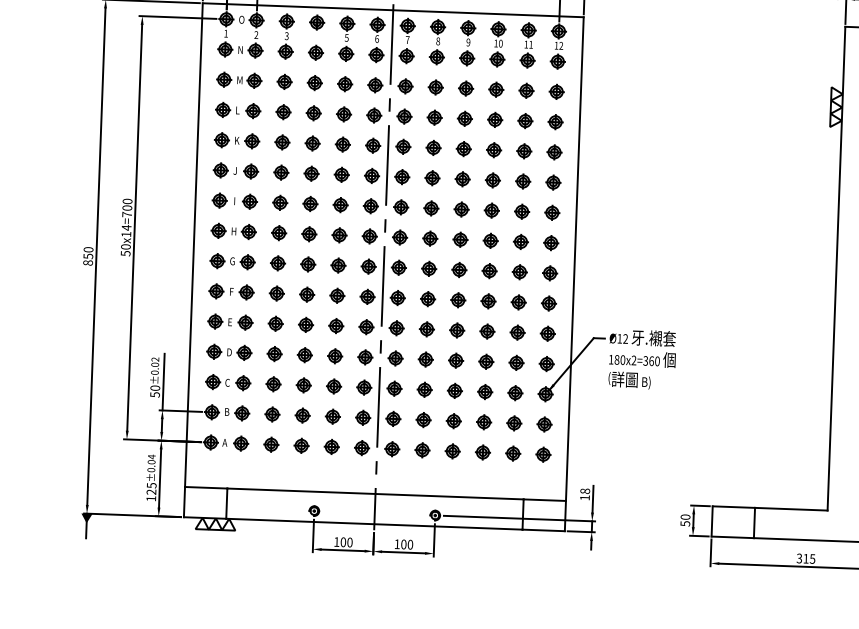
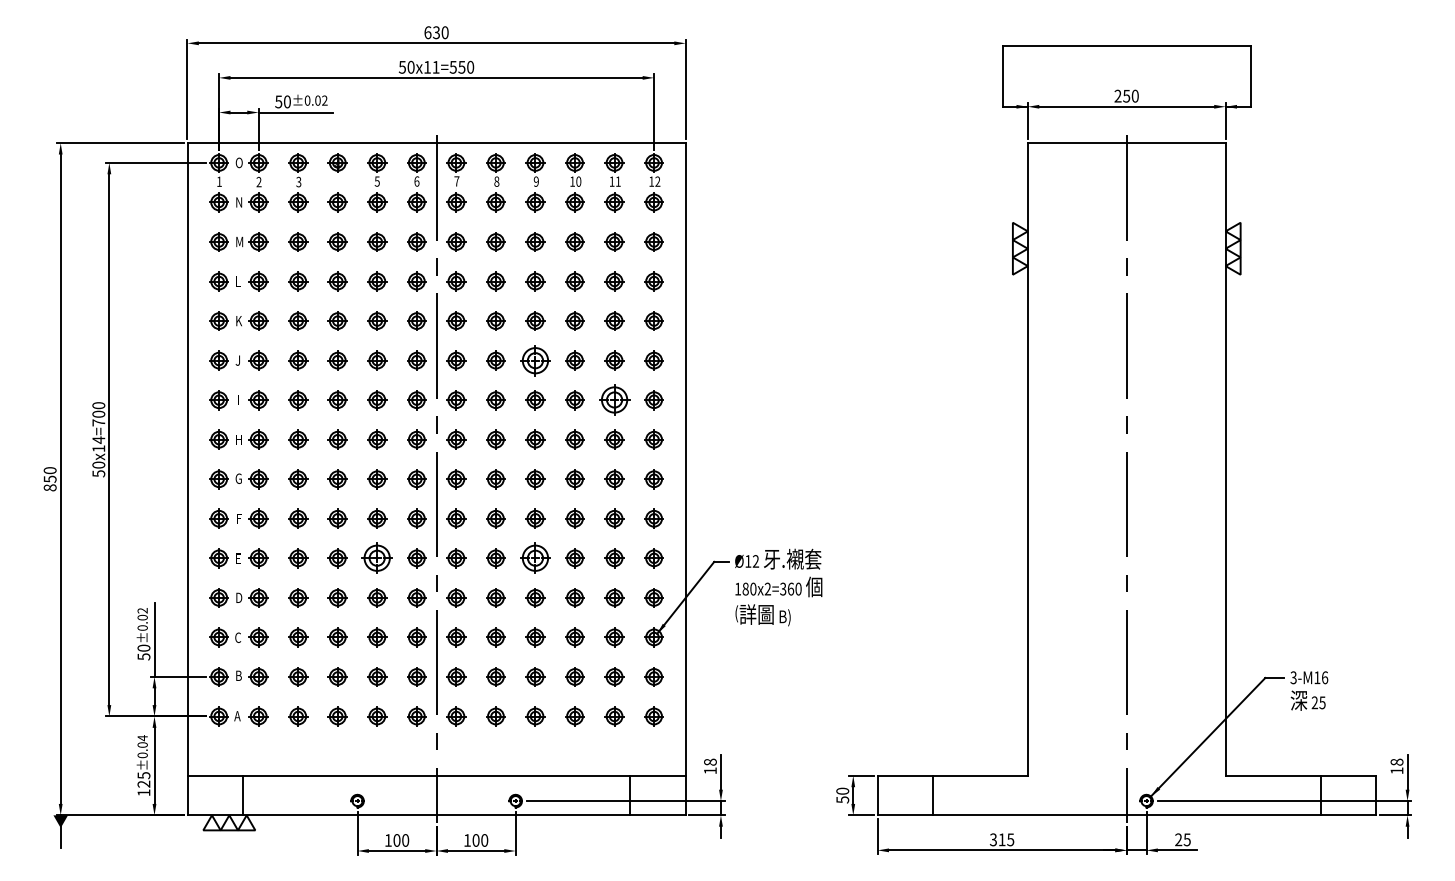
part: (462, 179) -> (535, 360), size x1.6
part: (522, 212) -> (614, 400), size x1.6
part: (336, 326) -> (377, 558), size x1.6
part: (457, 330) -> (535, 558), size x1.6

